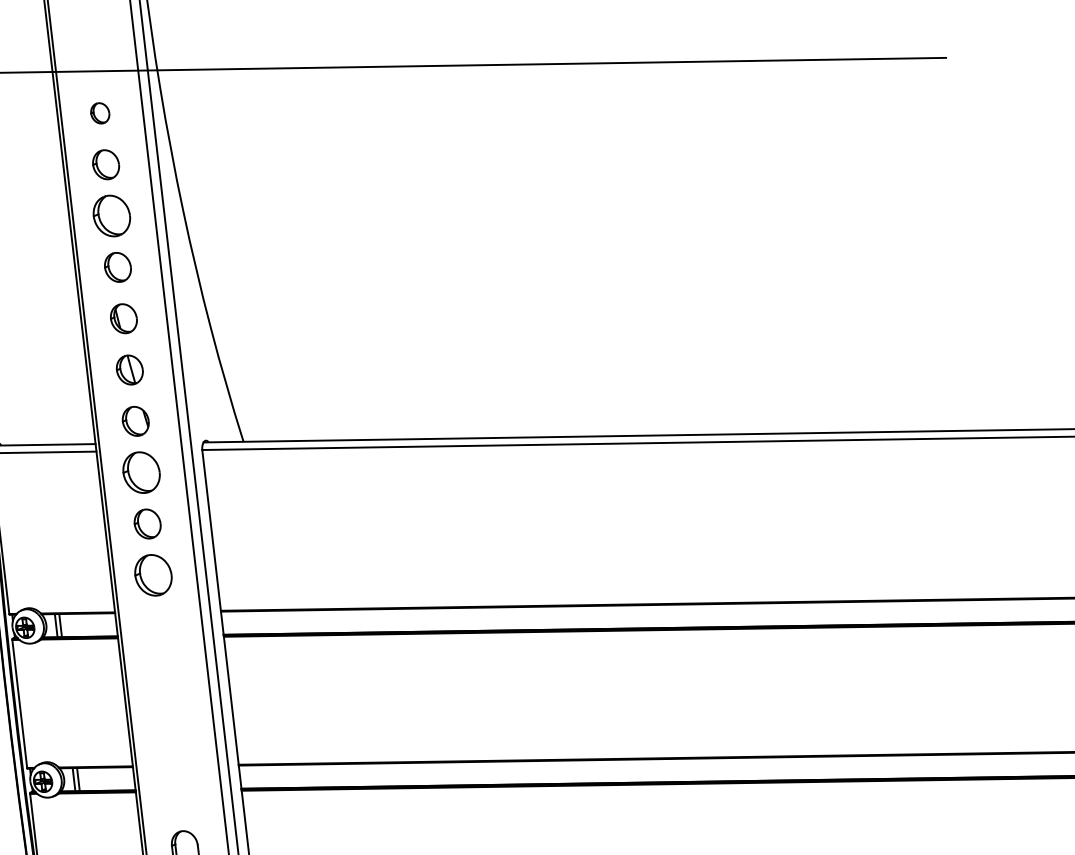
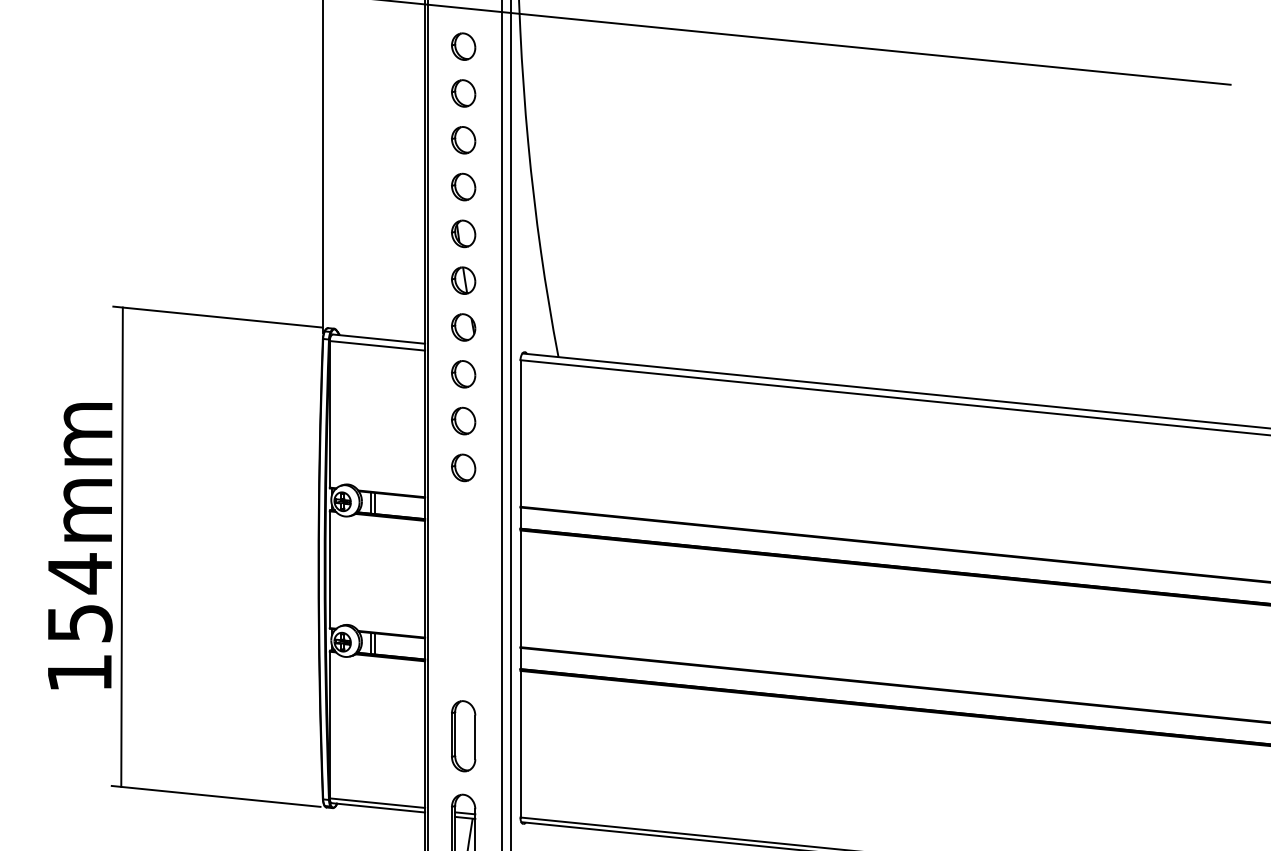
part: (99, 113) -> (463, 46), size x1.43
part: (111, 216) -> (463, 140), size x0.71
part: (141, 472) -> (463, 374), size x0.71
part: (153, 574) -> (463, 467), size x0.71

